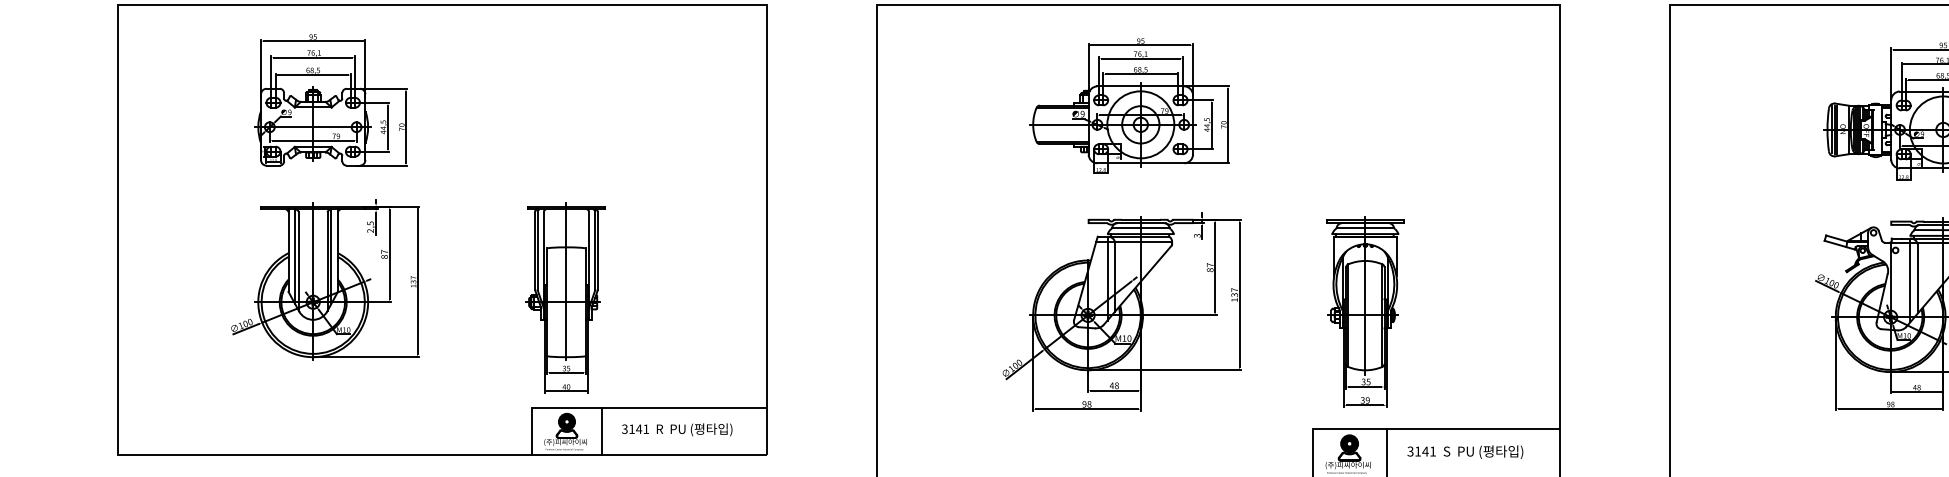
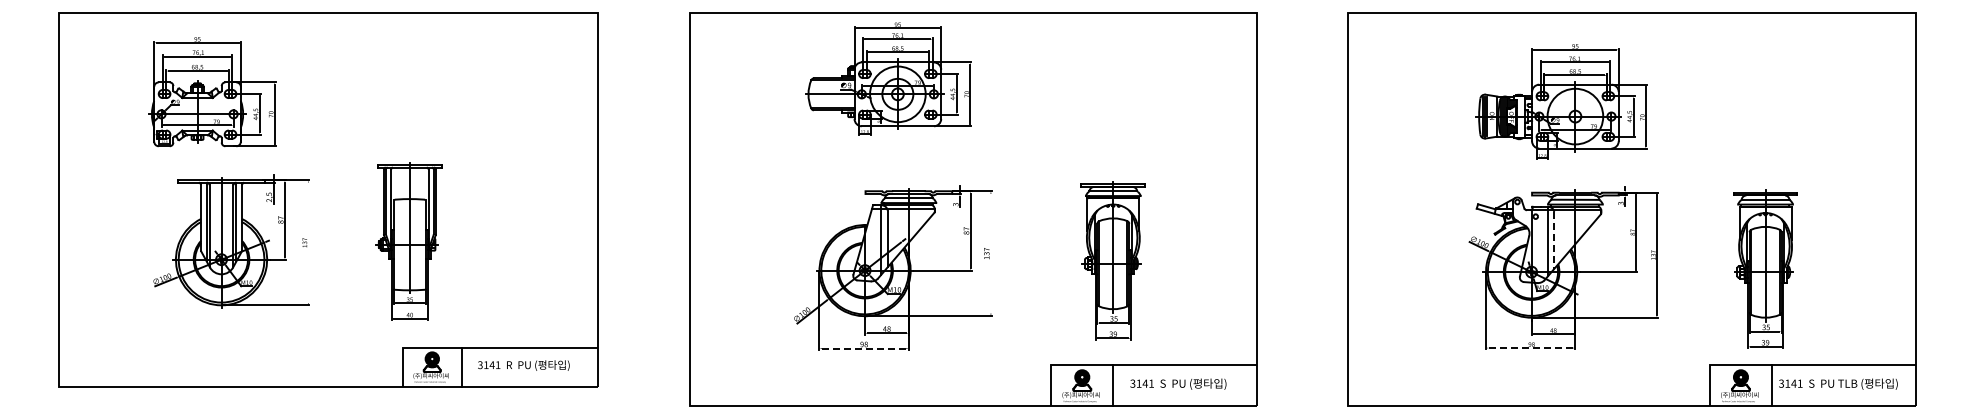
part: (331, 100) -> (212, 92), moved
part: (1129, 105) -> (888, 78), moved
line: (1918, 280) -> (1554, 241), solid -> dashed
line: (417, 281) -> (308, 242), removed
line: (1239, 294) -> (990, 253), removed
part: (564, 298) -> (408, 241), moved
part: (1364, 311) -> (1112, 260), moved
line: (1087, 409) -> (864, 348), solid -> dashed
line: (1889, 409) -> (1530, 348), solid -> dashed

